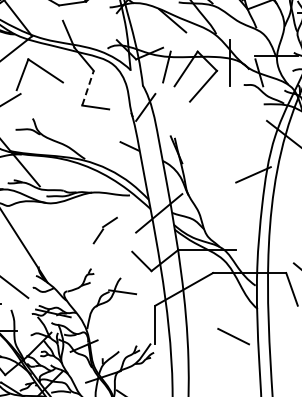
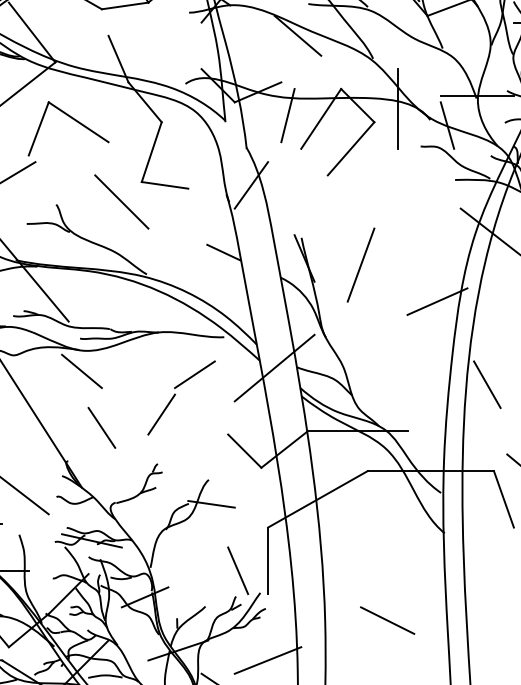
line: (88, 87) -> (152, 150), dashed -> solid
line: (70, 116) -> (121, 200), added
line: (208, 153) -> (359, 264), added
line: (47, 214) -> (81, 370), added
line: (282, 222) -> (487, 383), added
part: (105, 230) -> (181, 397), size x1.67
line: (58, 247) -> (100, 427), added
line: (137, 330) -> (237, 570), added
line: (233, 336) -> (387, 620), moved
line: (155, 382) -> (268, 660), added

